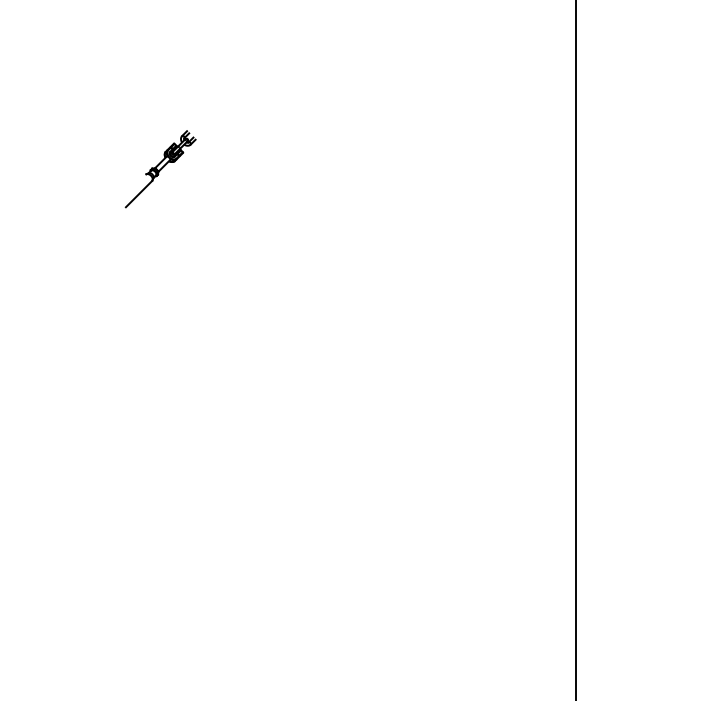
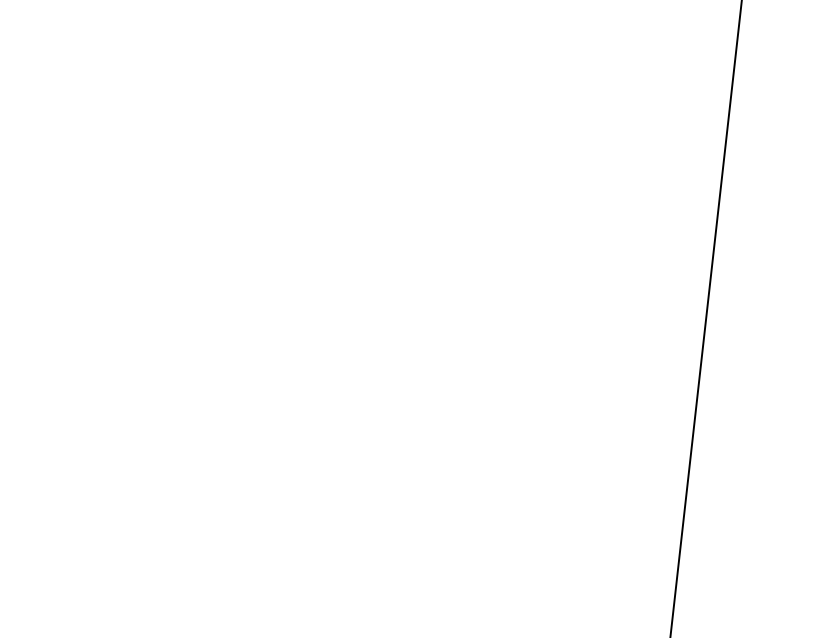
part: (160, 169) -> (232, 207), removed

